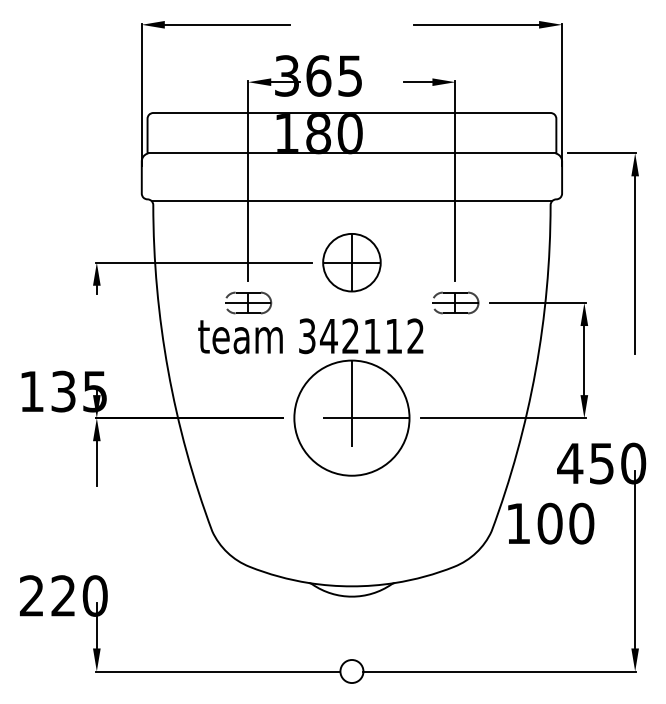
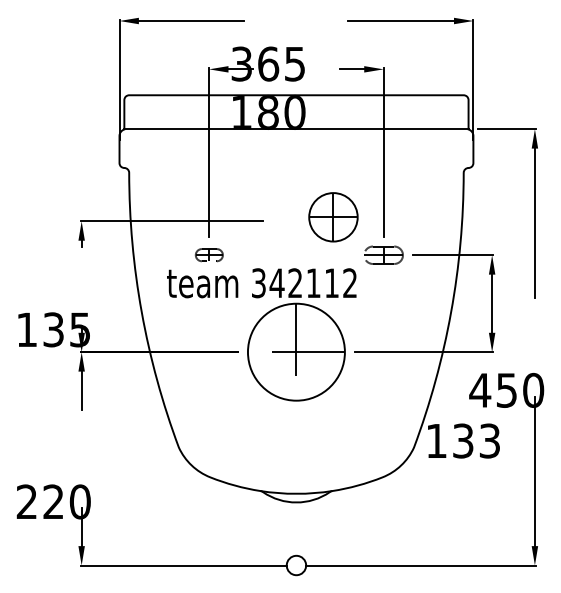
line: (352, 201) -> (296, 169), removed
part: (352, 262) -> (333, 217), moved
part: (248, 302) -> (209, 254), size x0.7
text: (565, 523) -> (476, 440), 100 -> 133

